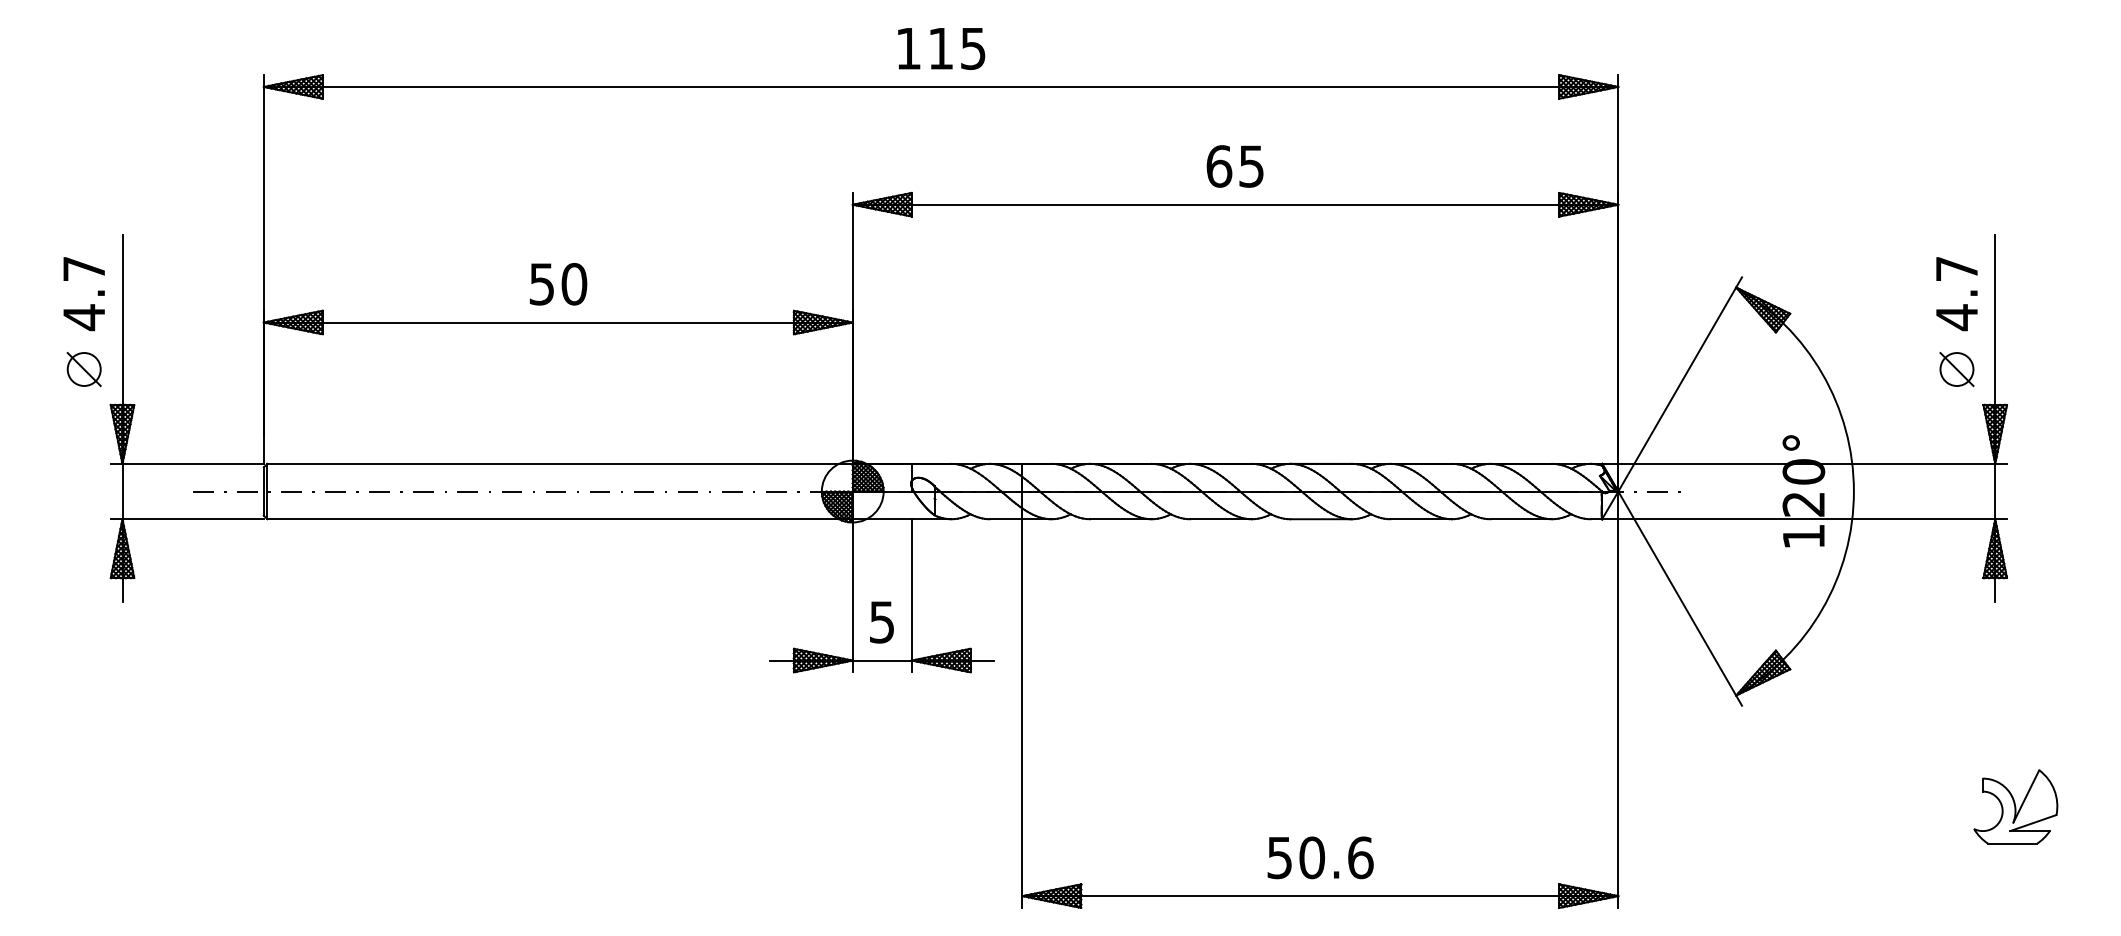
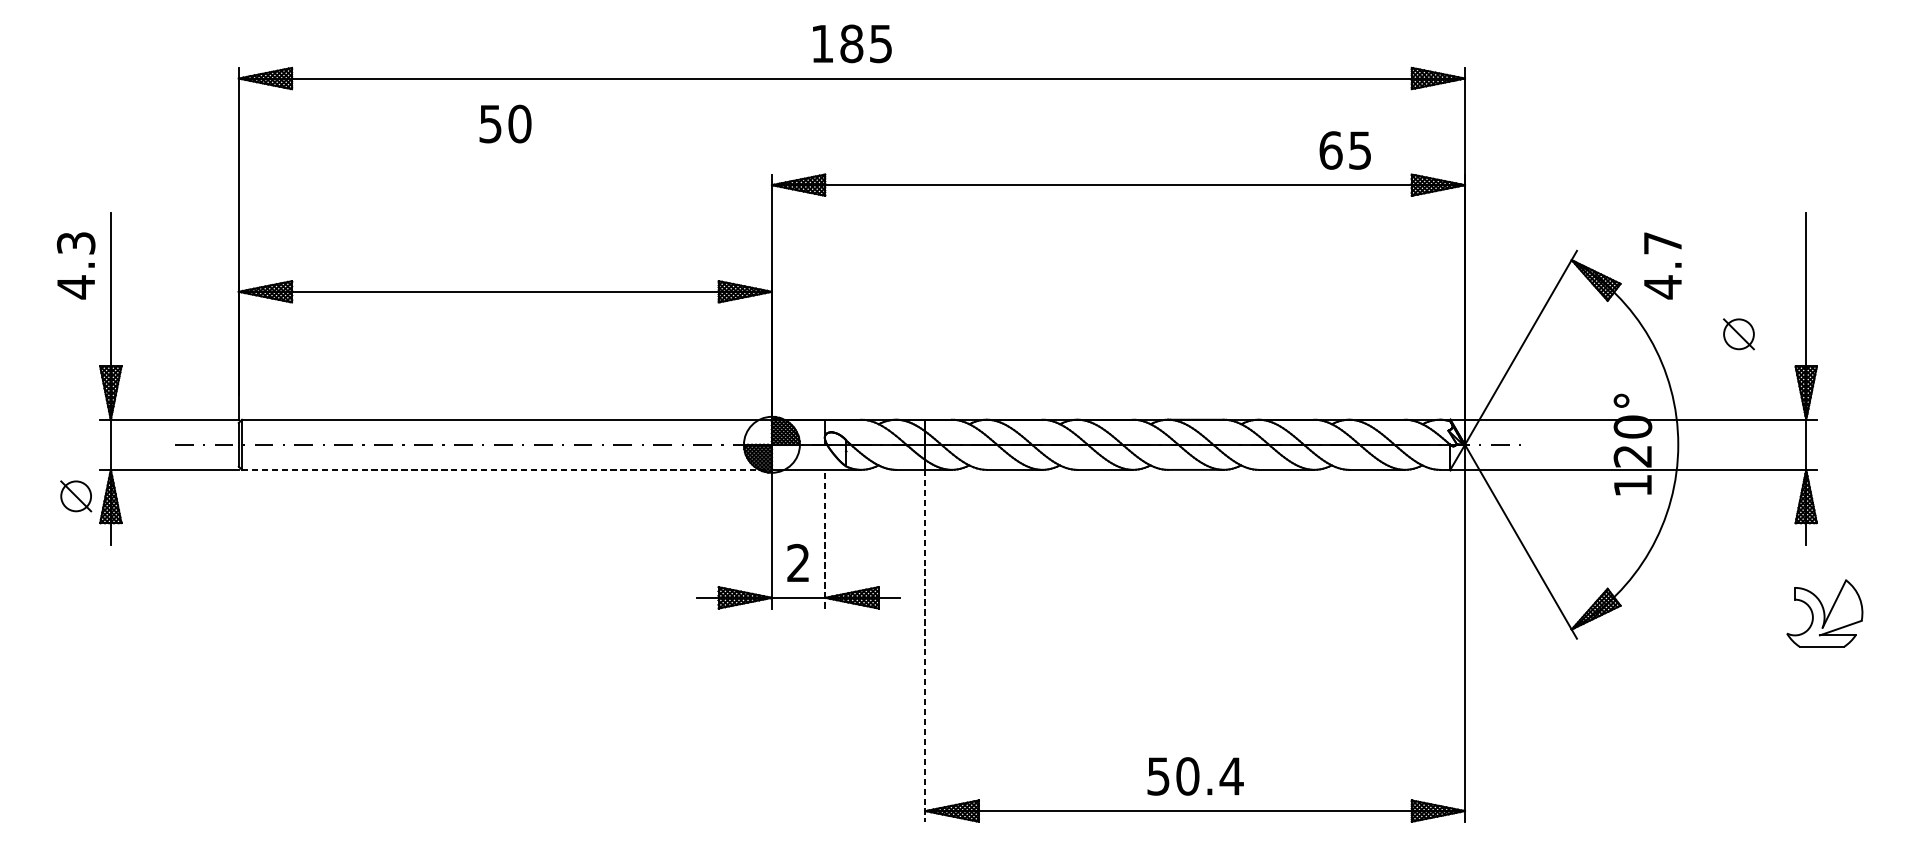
text: (940, 48) -> (851, 43), 115 -> 185
text: (1234, 166) -> (1344, 150), moved
text: (84, 268) -> (76, 242), 4.7 -> 4.3
text: (558, 284) -> (505, 124), moved
text: (1956, 294) -> (1662, 266), moved
part: (83, 369) -> (75, 496), moved
part: (1956, 369) -> (1738, 334), moved
line: (560, 519) -> (507, 470), solid -> dashed
line: (911, 595) -> (825, 538), solid -> dashed
text: (881, 622) -> (797, 563), 5 -> 2
line: (1022, 714) -> (925, 646), solid -> dashed
part: (2015, 806) -> (1824, 613), moved
text: (1360, 857) -> (1231, 776), 50.6 -> 50.4

